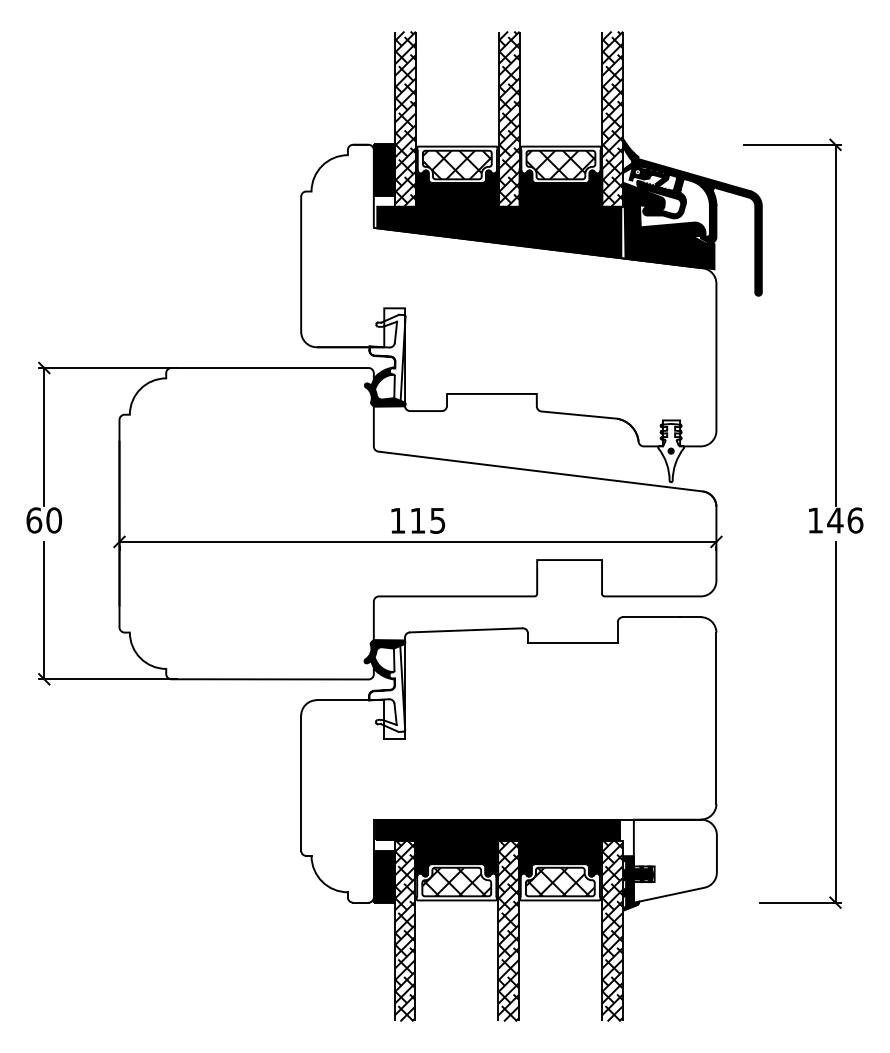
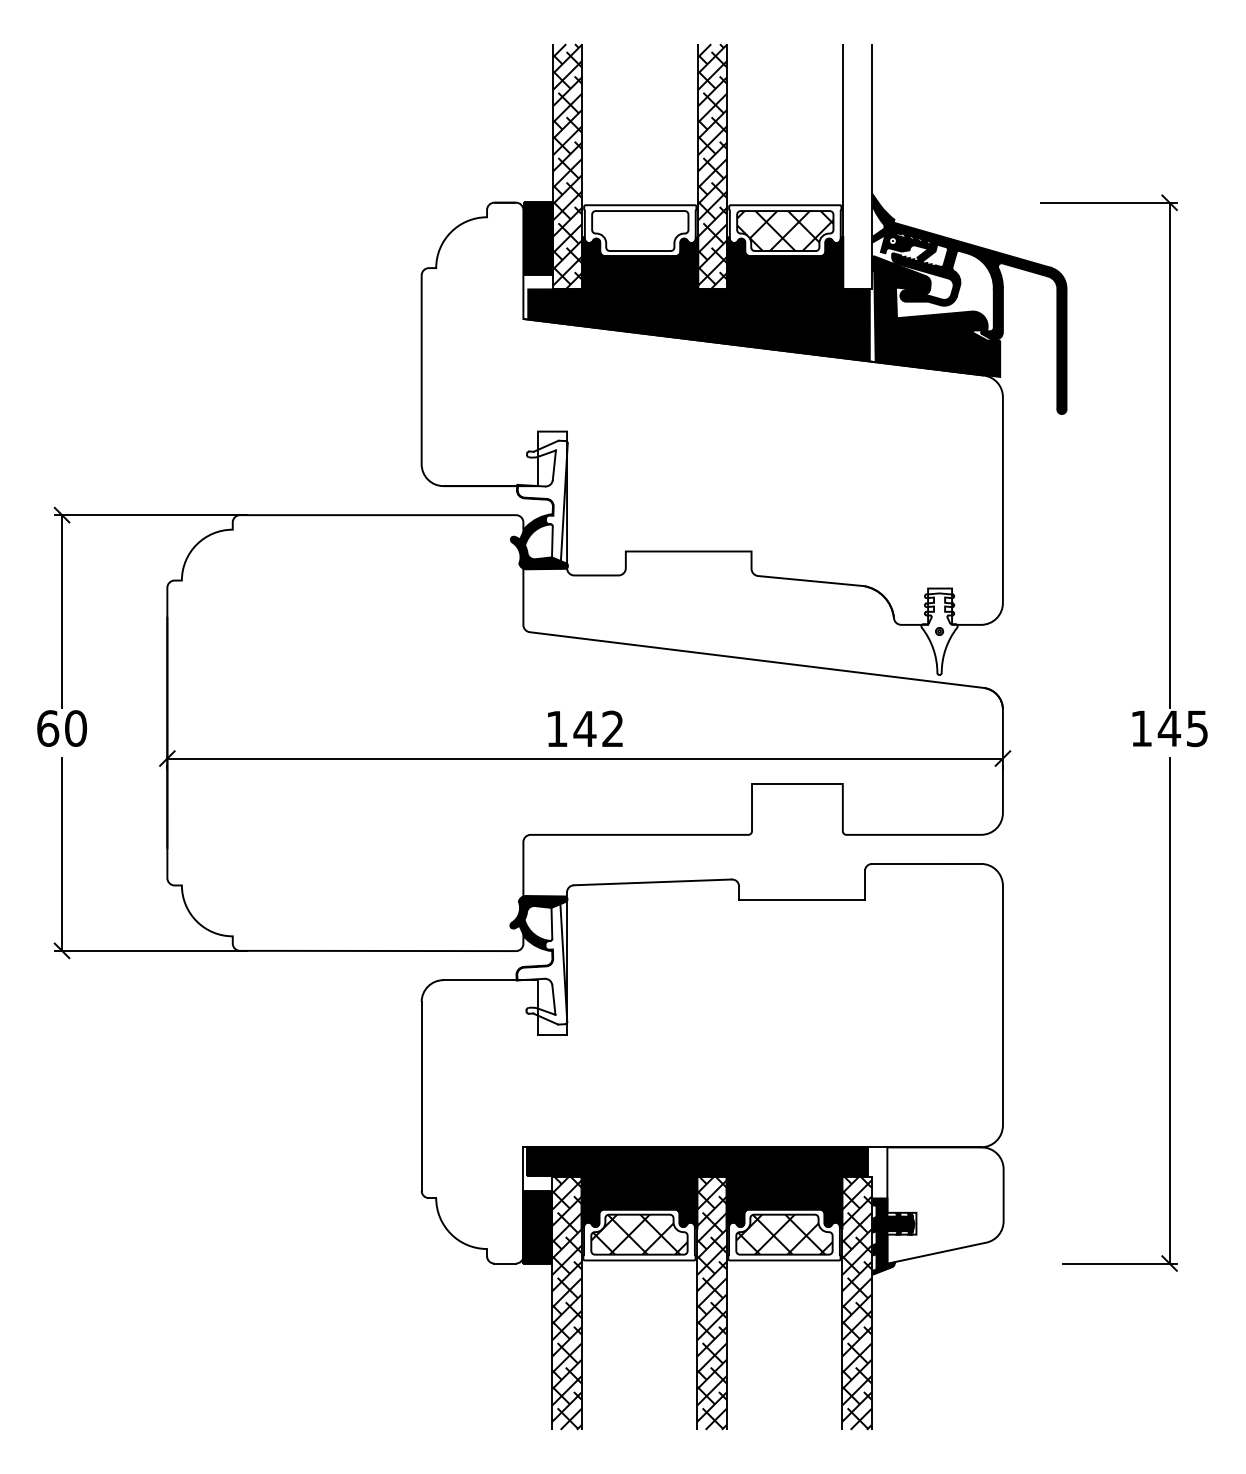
hatch: (612, 118) -> (857, 166), removed
hatch: (457, 164) -> (640, 230), removed
text: (427, 520) -> (598, 728), 115 -> 142
text: (855, 520) -> (1197, 728), 146 -> 145

